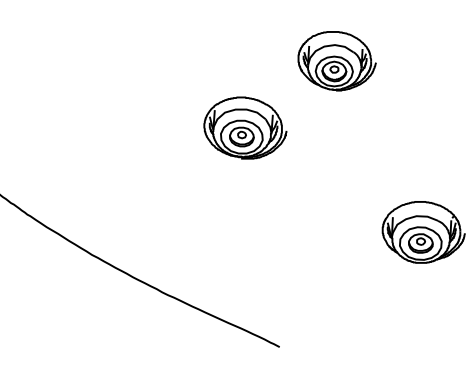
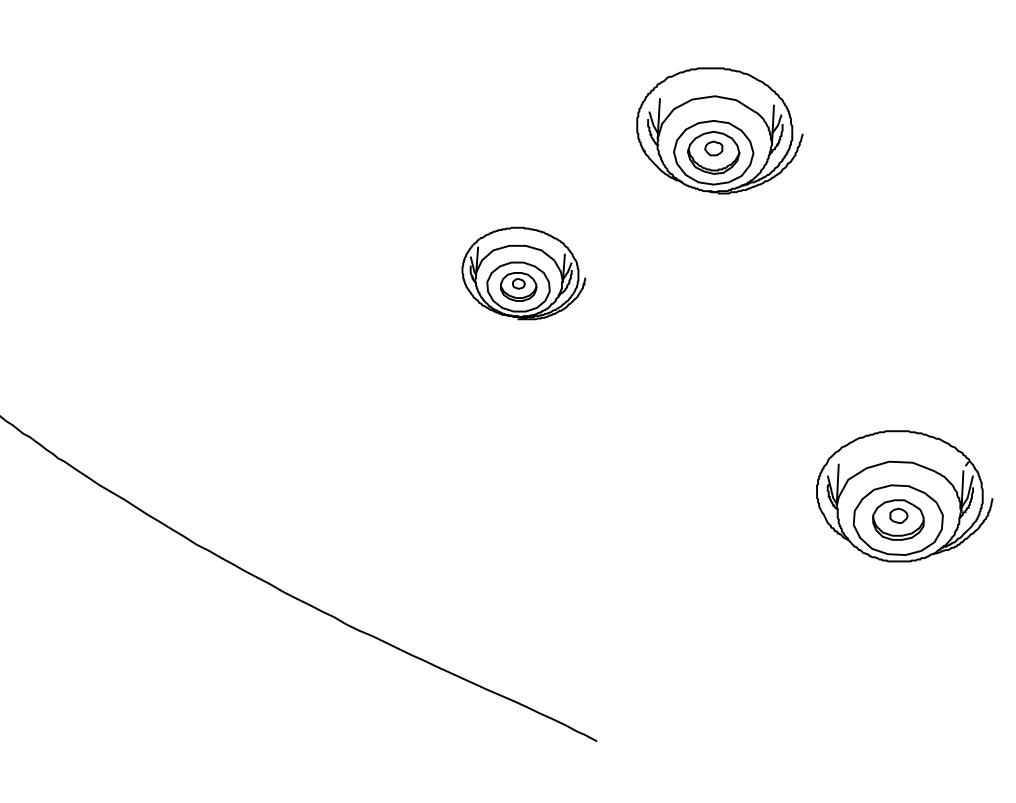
part: (245, 127) -> (524, 272), size x0.7

